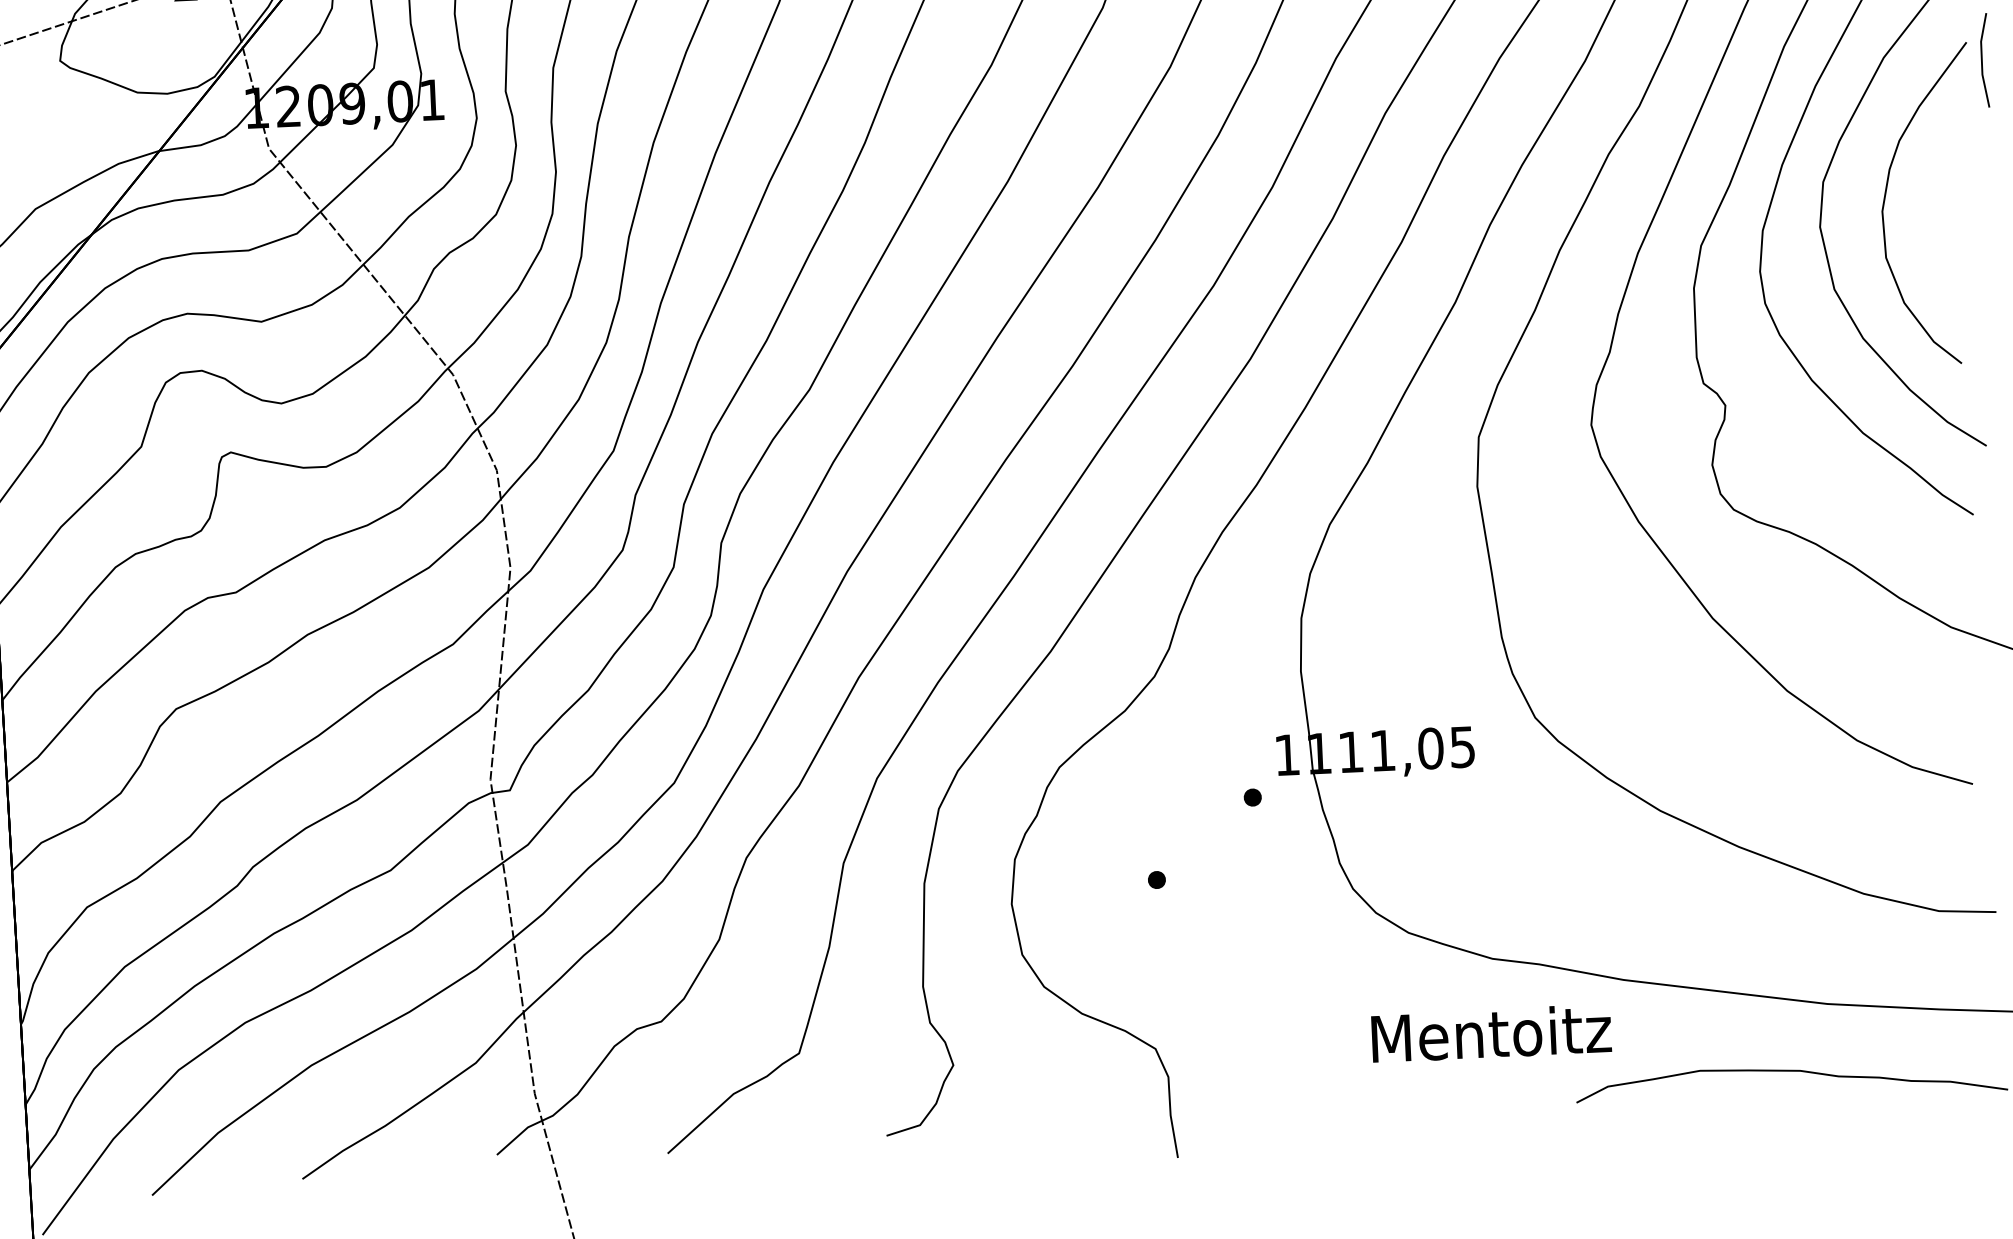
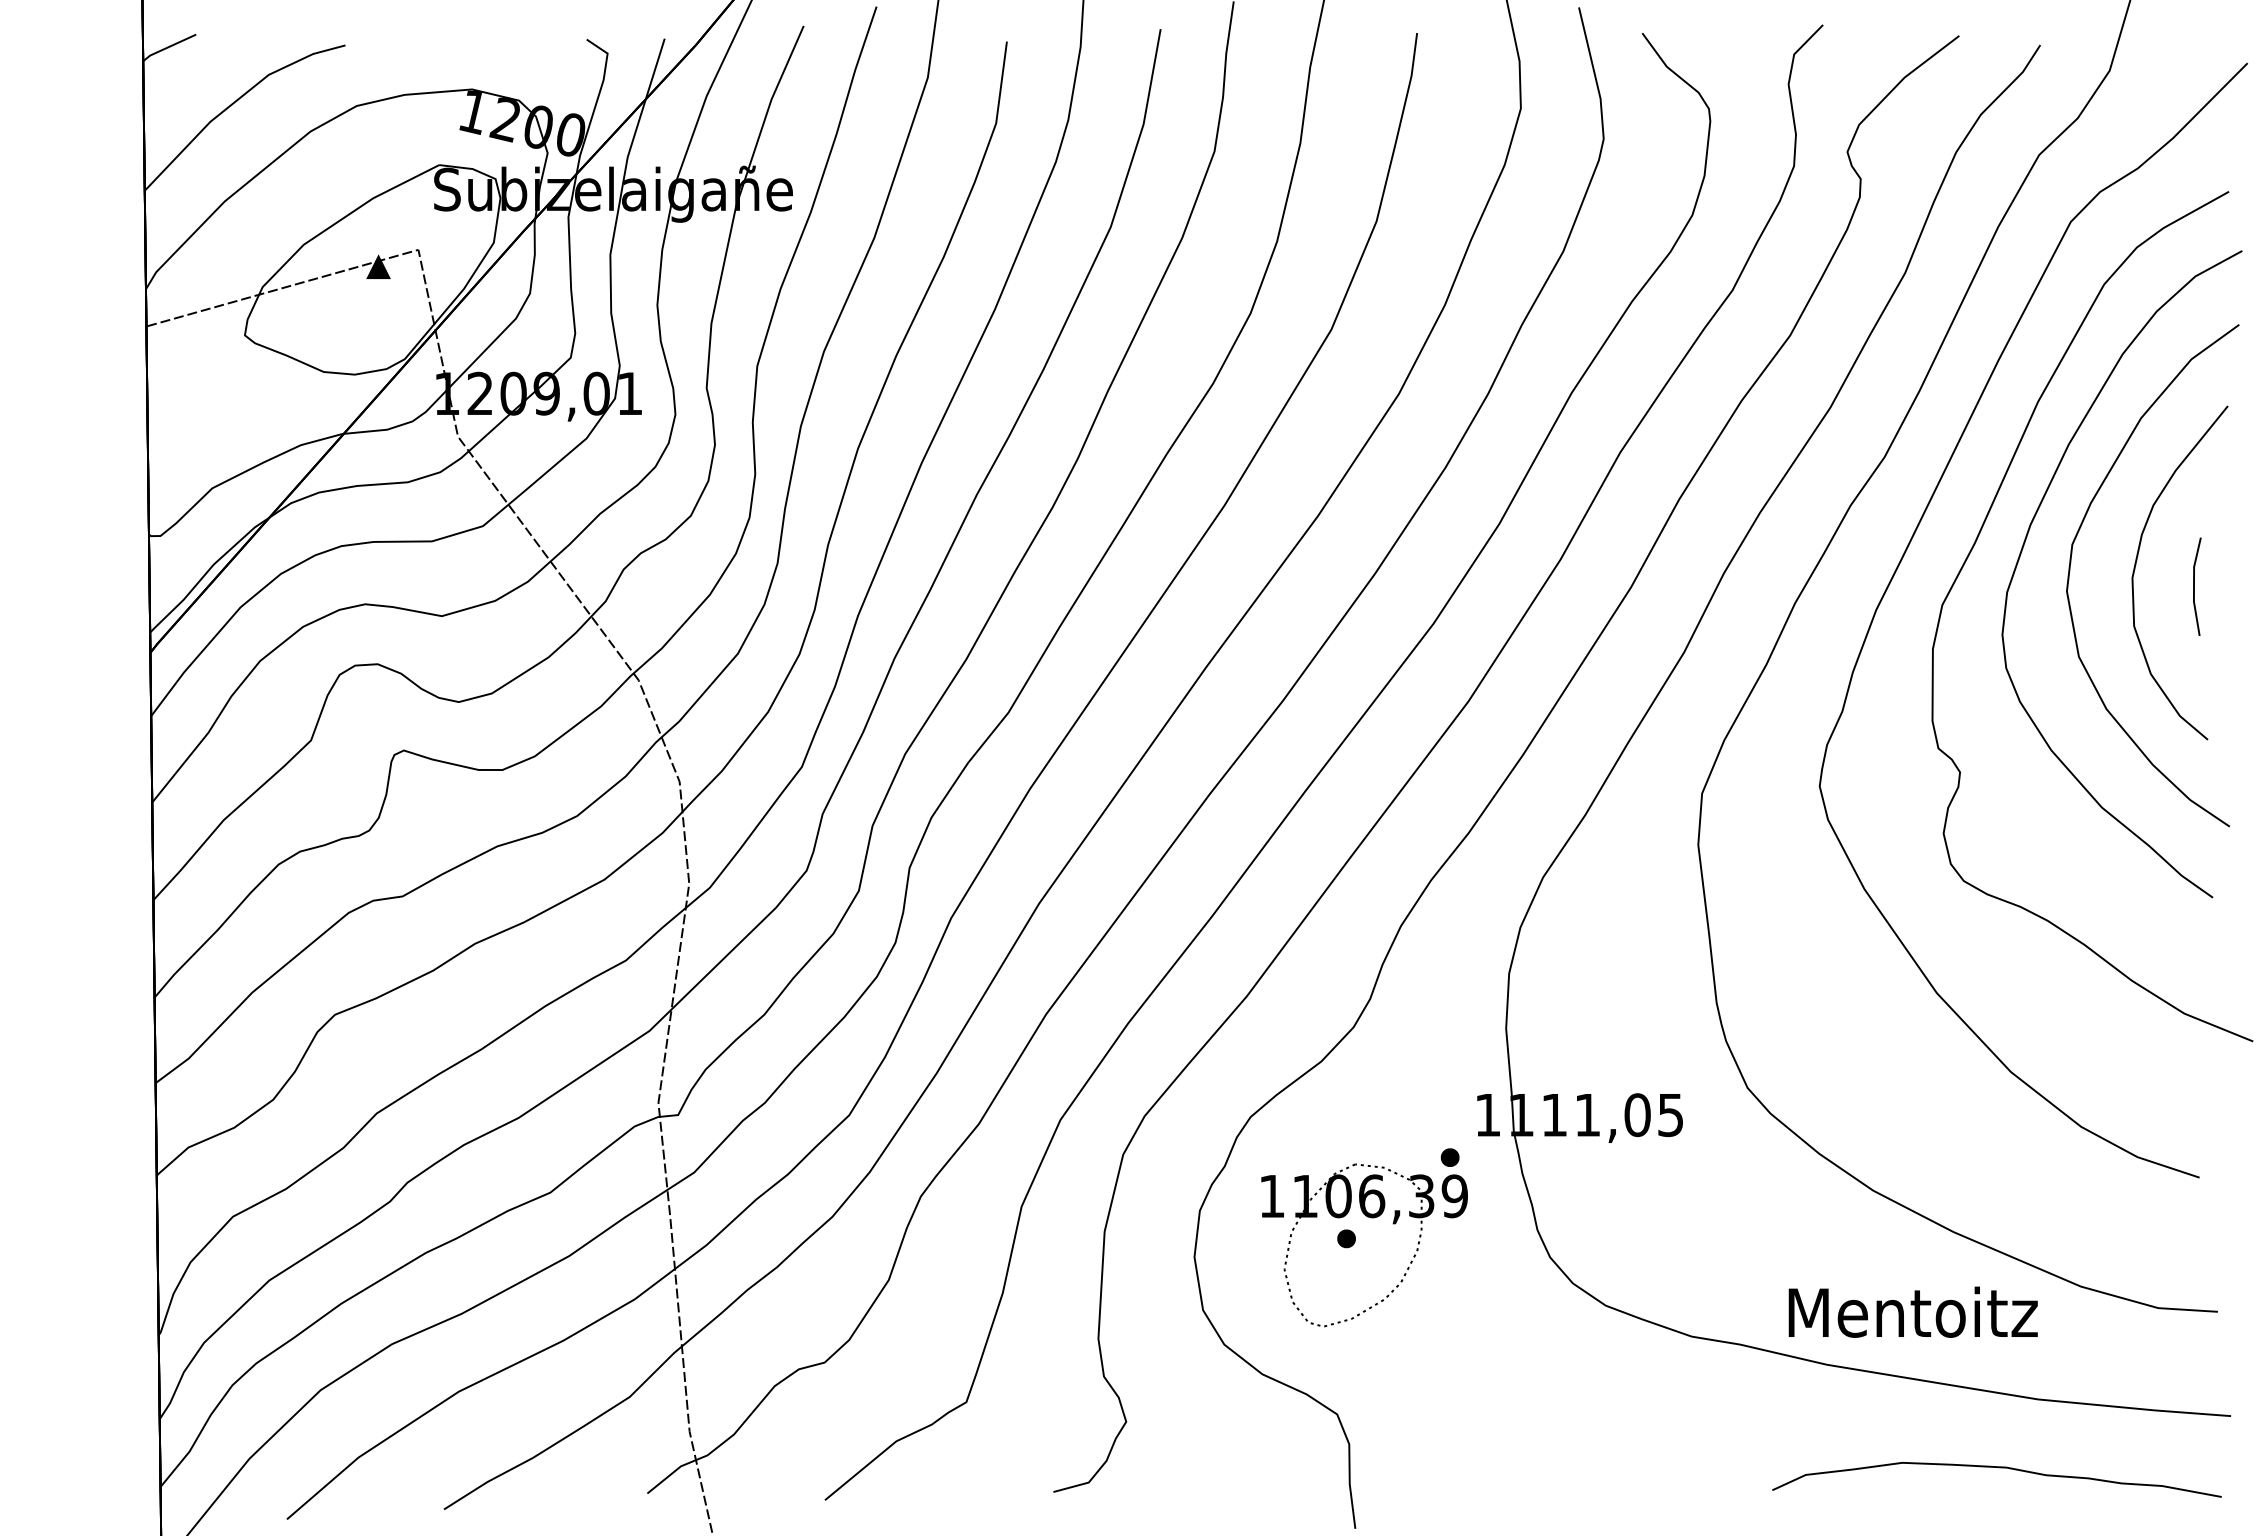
line: (1982, 60) -> (2194, 586), moved
part: (1178, 859) -> (1370, 1218), added
text: (1490, 1032) -> (1912, 1311), moved

